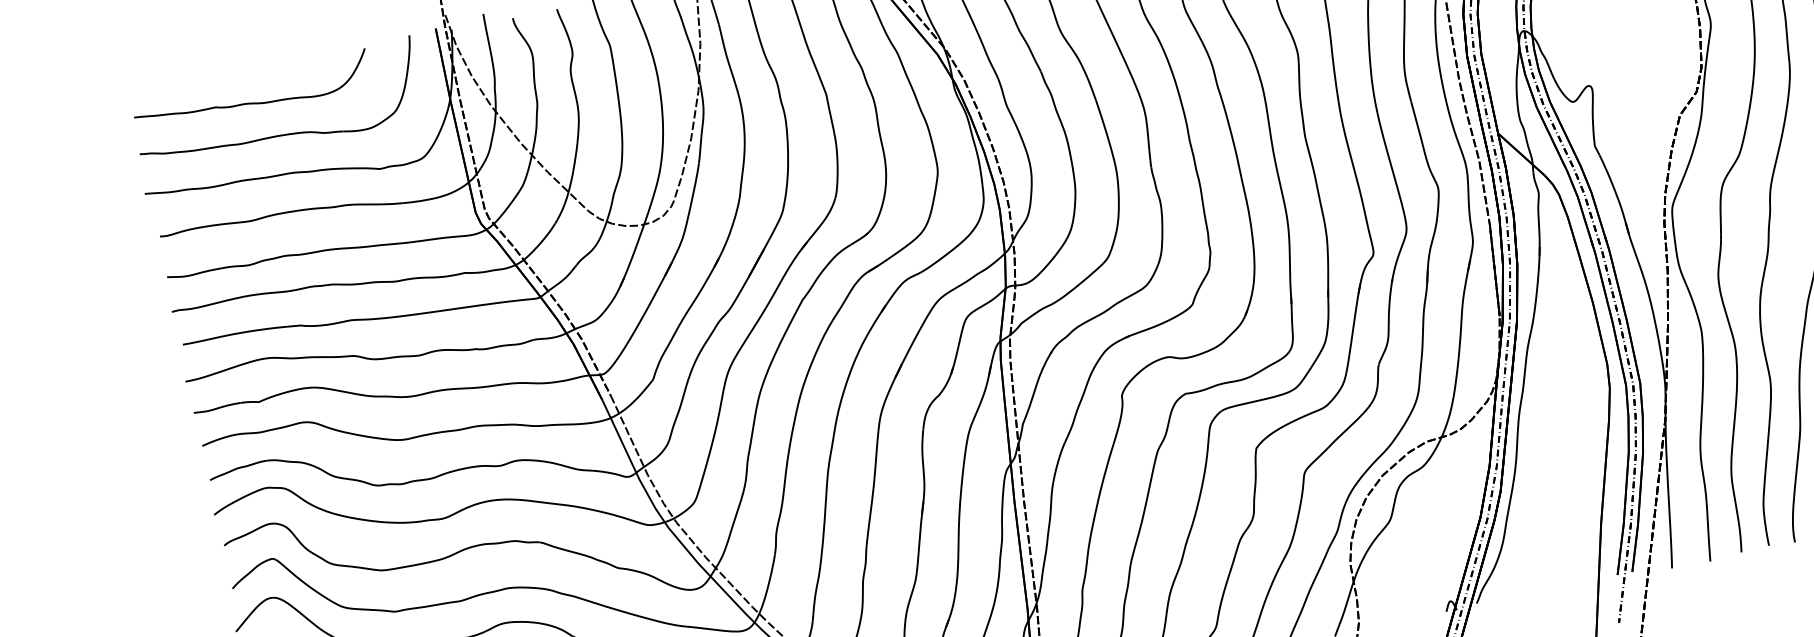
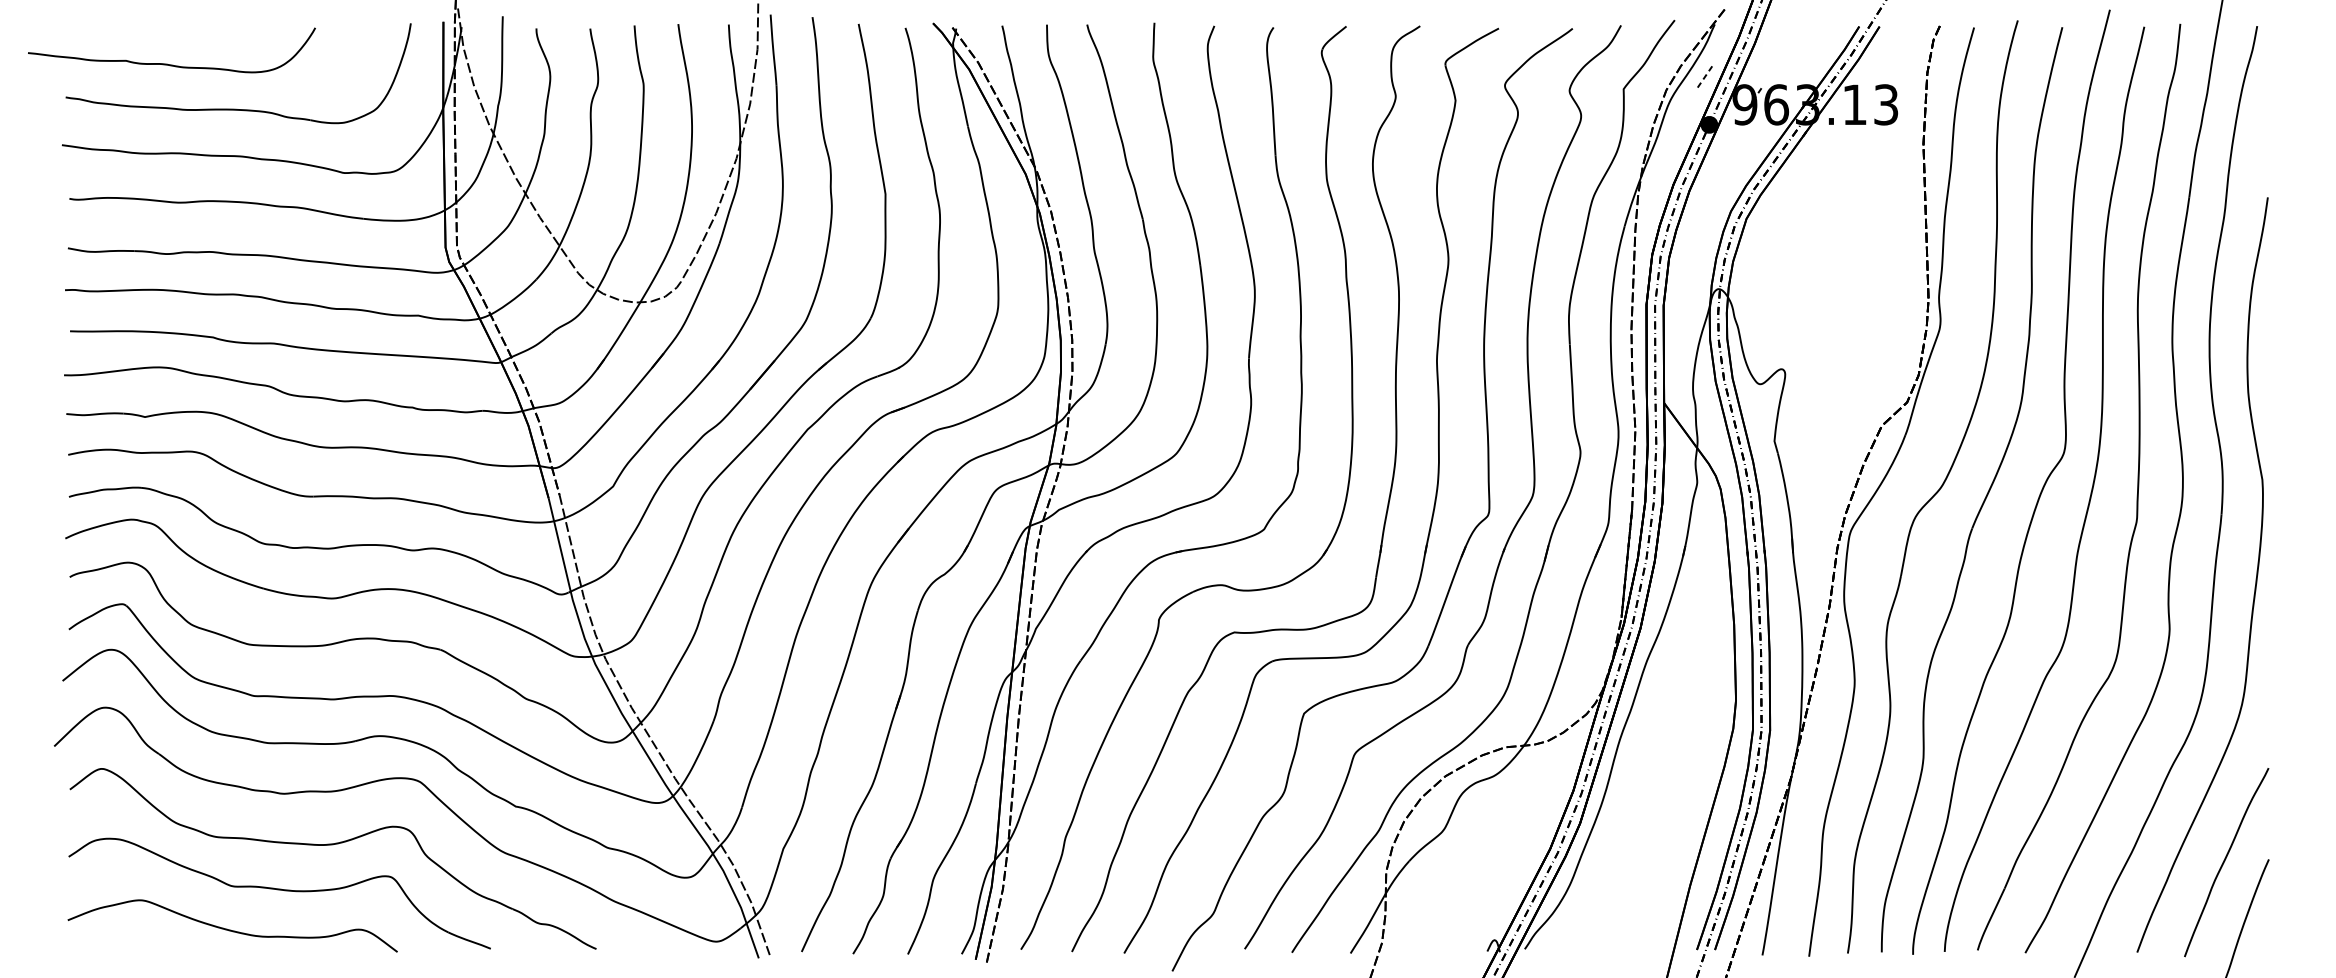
curve: (249, 102) -> (167, 63), moved

